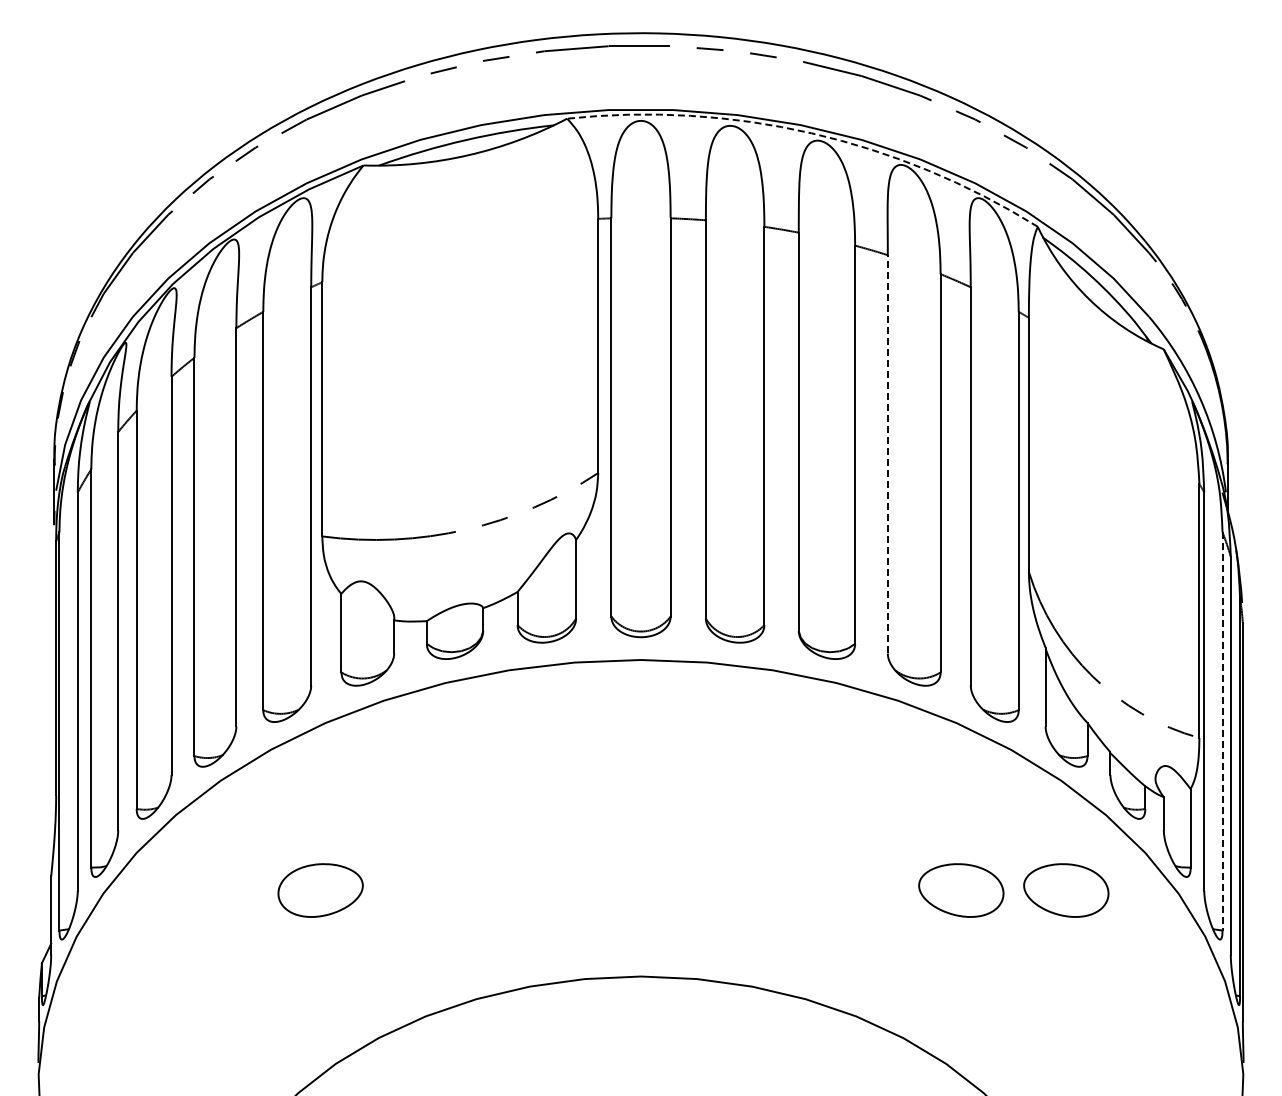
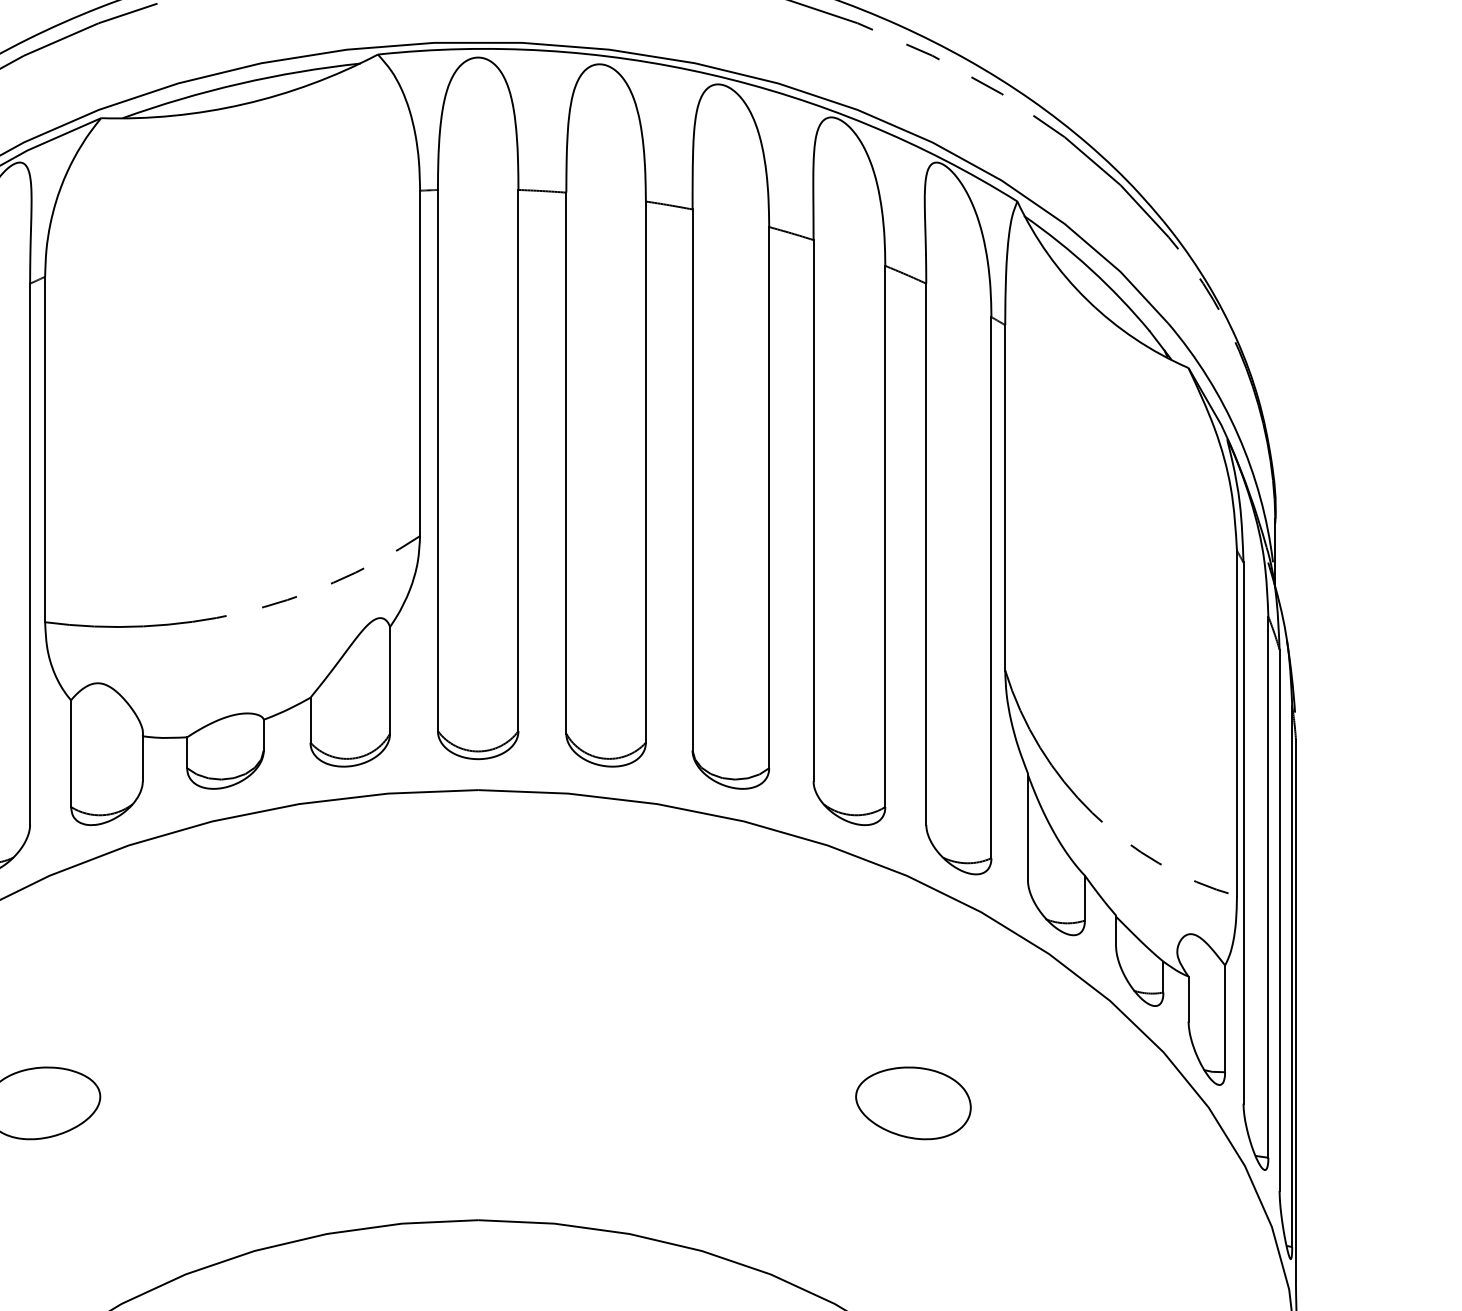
arc: (811, 133) -> (709, 74), dashed -> solid
line: (887, 453) -> (813, 509), dashed -> solid
line: (1222, 731) -> (1268, 887), dashed -> solid
part: (1066, 890) -> (1056, 1103), removed

